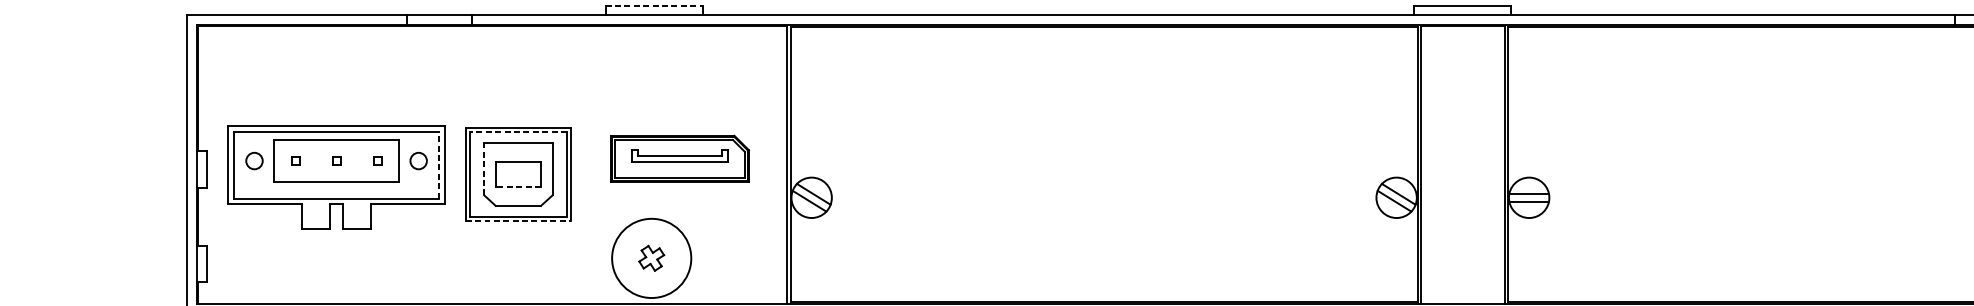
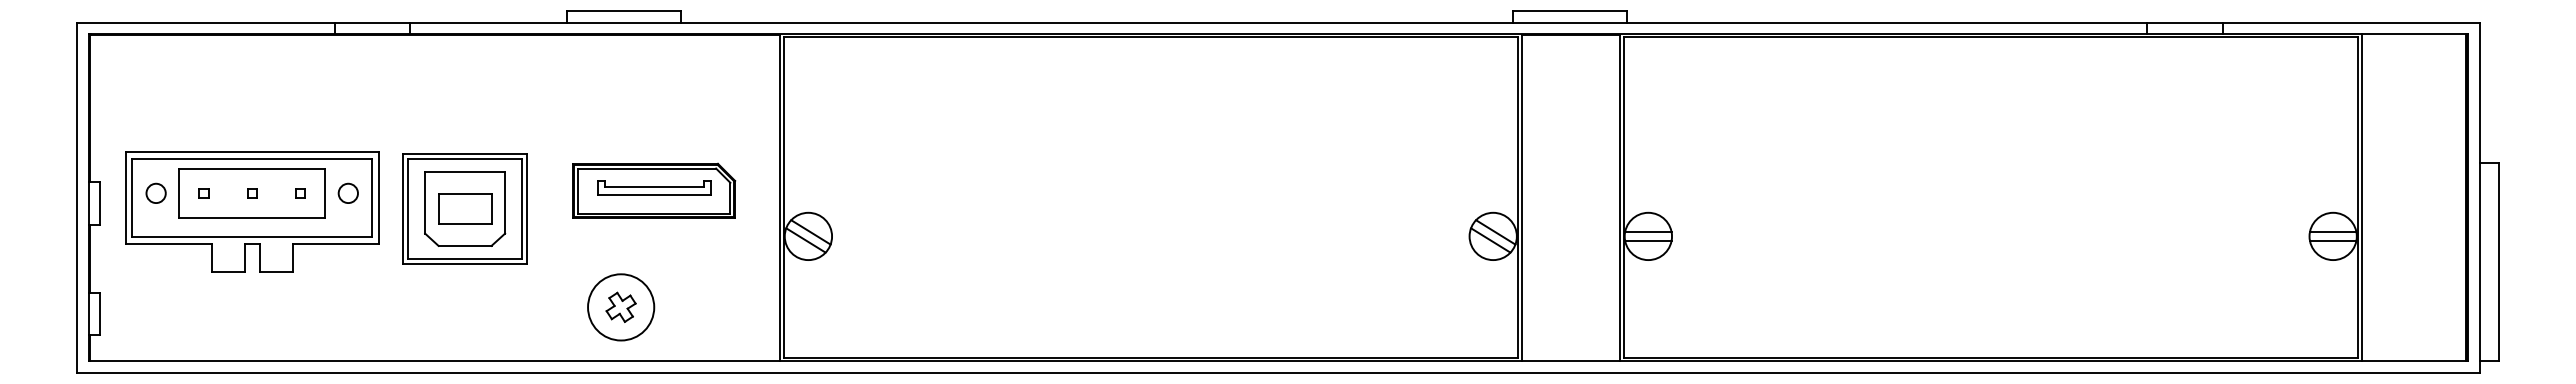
line: (653, 5) -> (623, 11), dashed -> solid
line: (518, 131) -> (465, 158), dashed -> solid
line: (439, 164) -> (372, 197), dashed -> solid
line: (484, 168) -> (425, 202), dashed -> solid
line: (517, 187) -> (464, 224), dashed -> solid
line: (518, 221) -> (465, 264), dashed -> solid
circle: (652, 258) -> (621, 307), size x0.71

